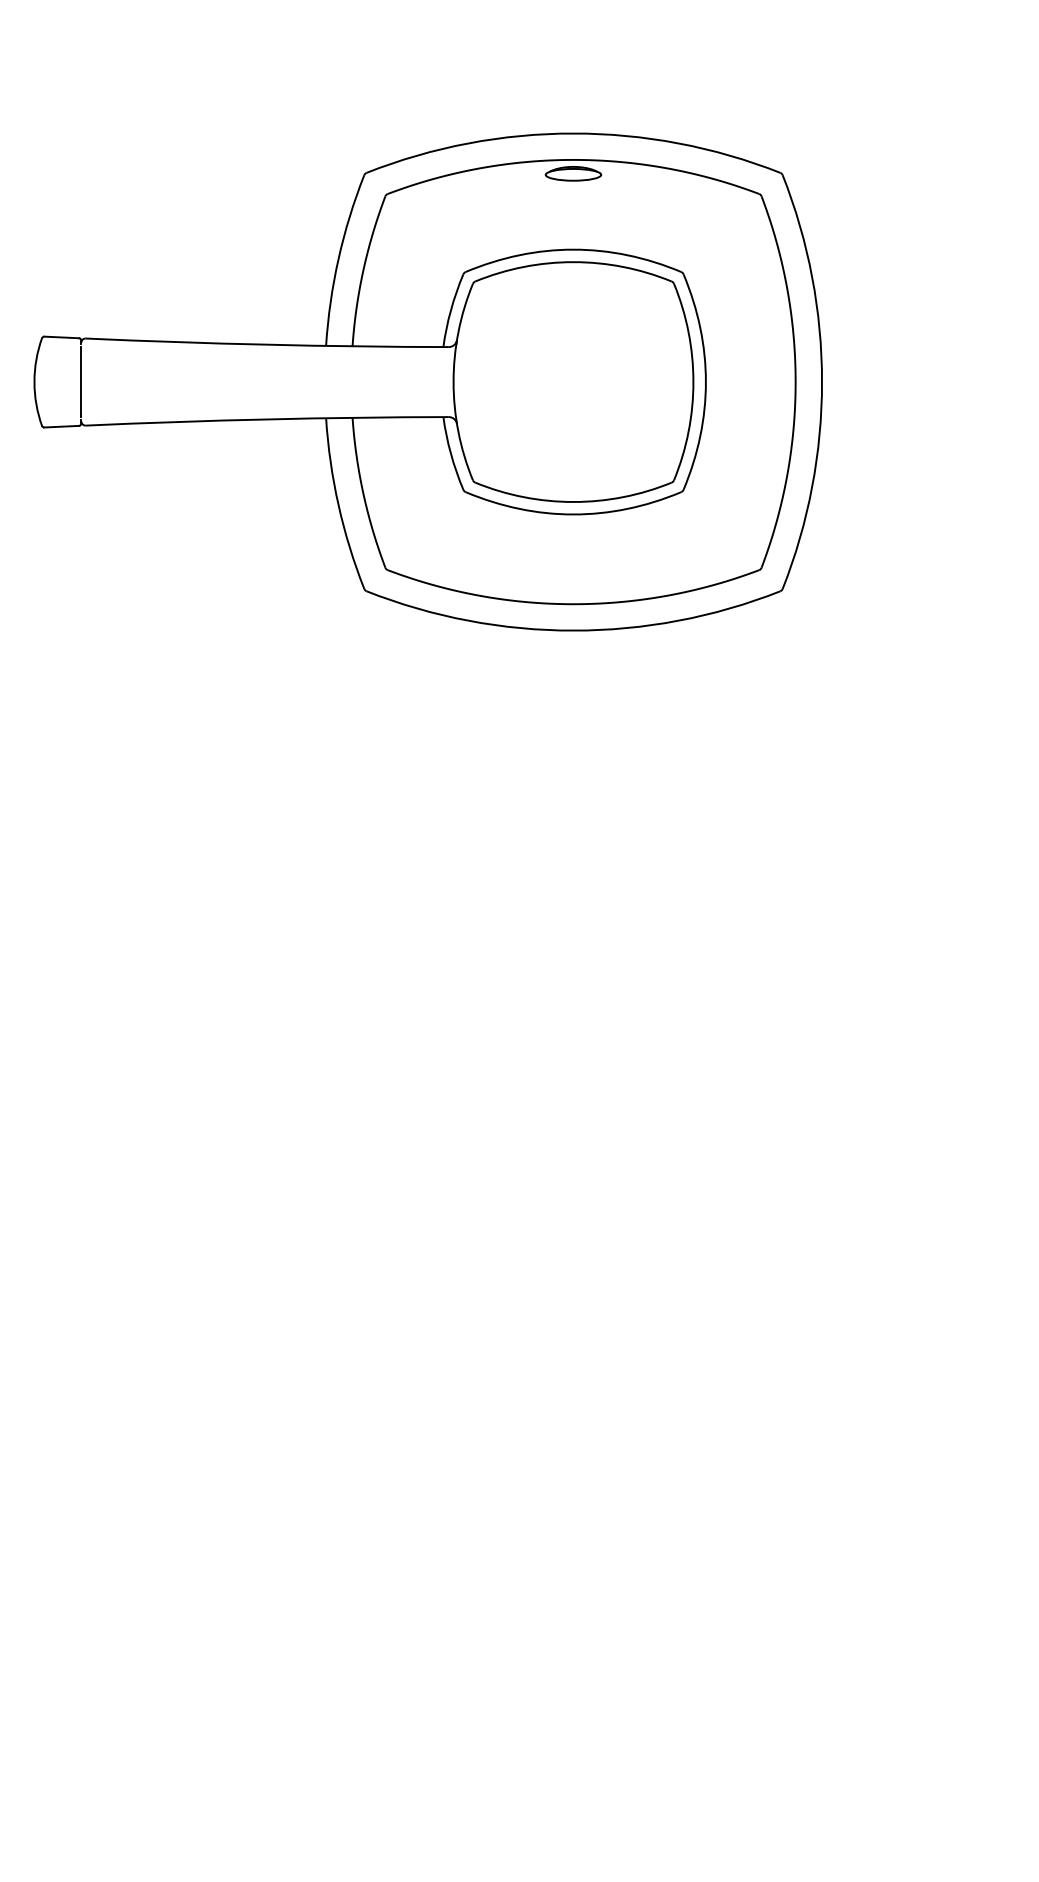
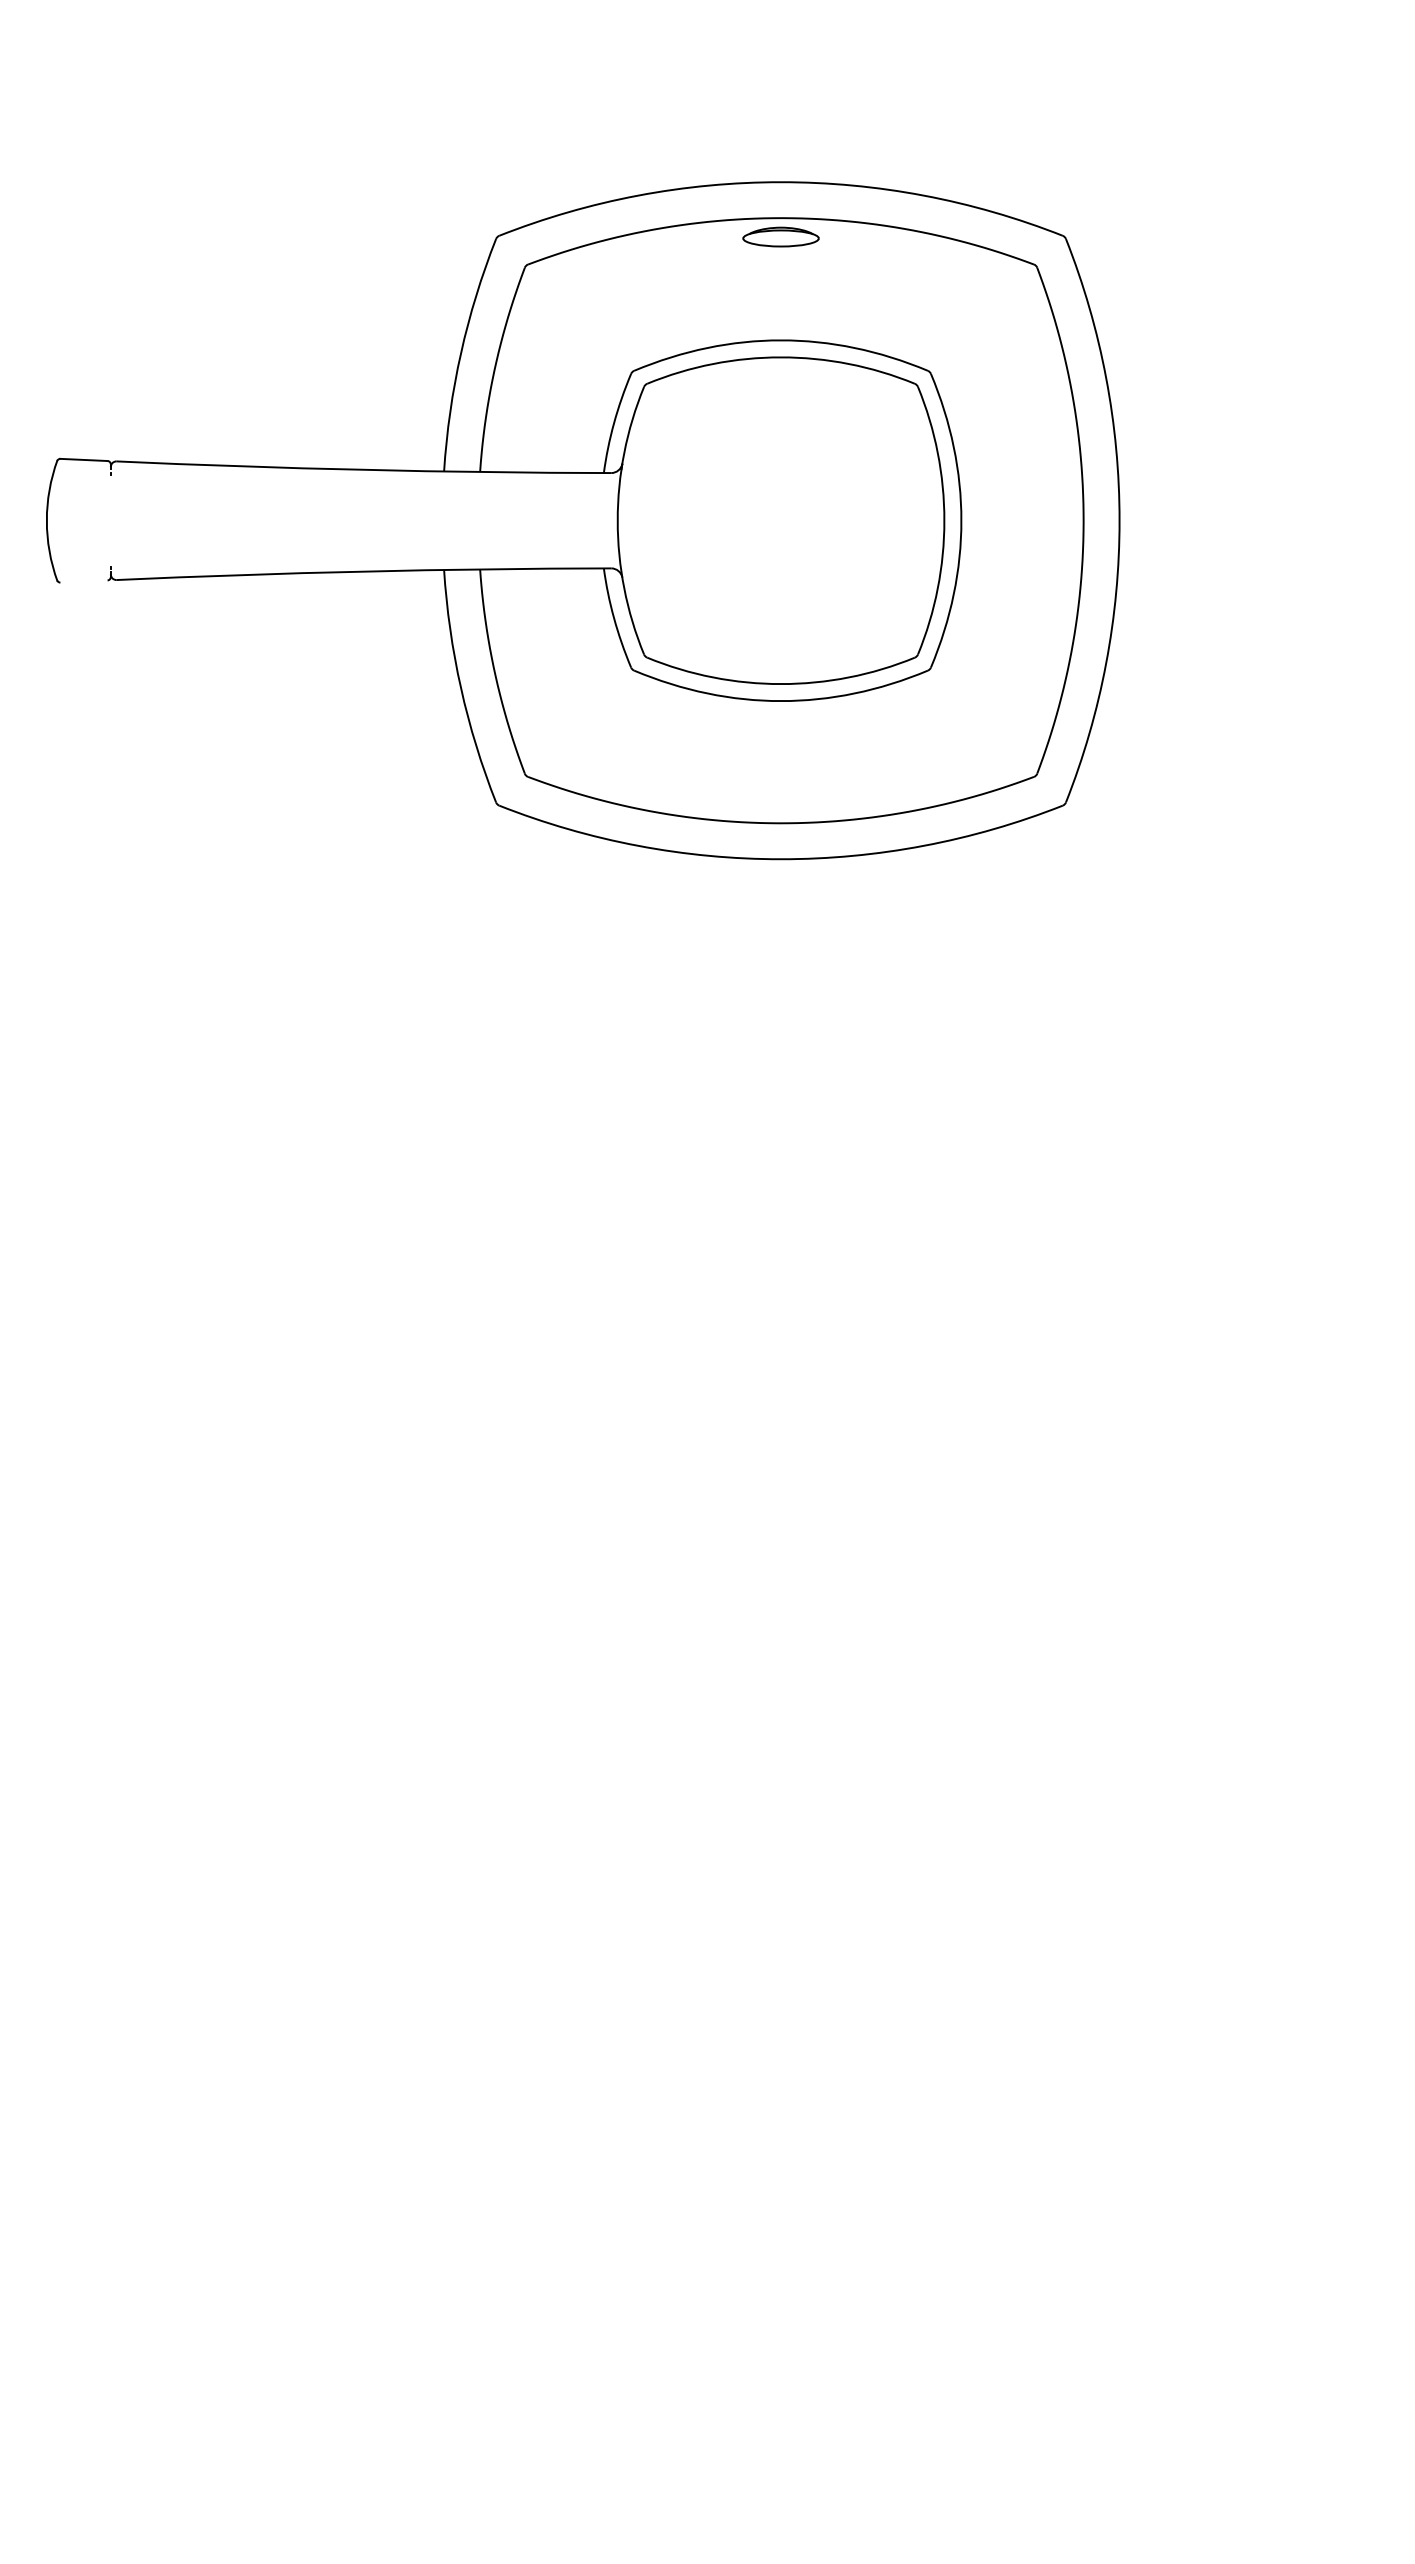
line: (81, 381) -> (110, 520), removed
line: (61, 426) -> (83, 581), removed

